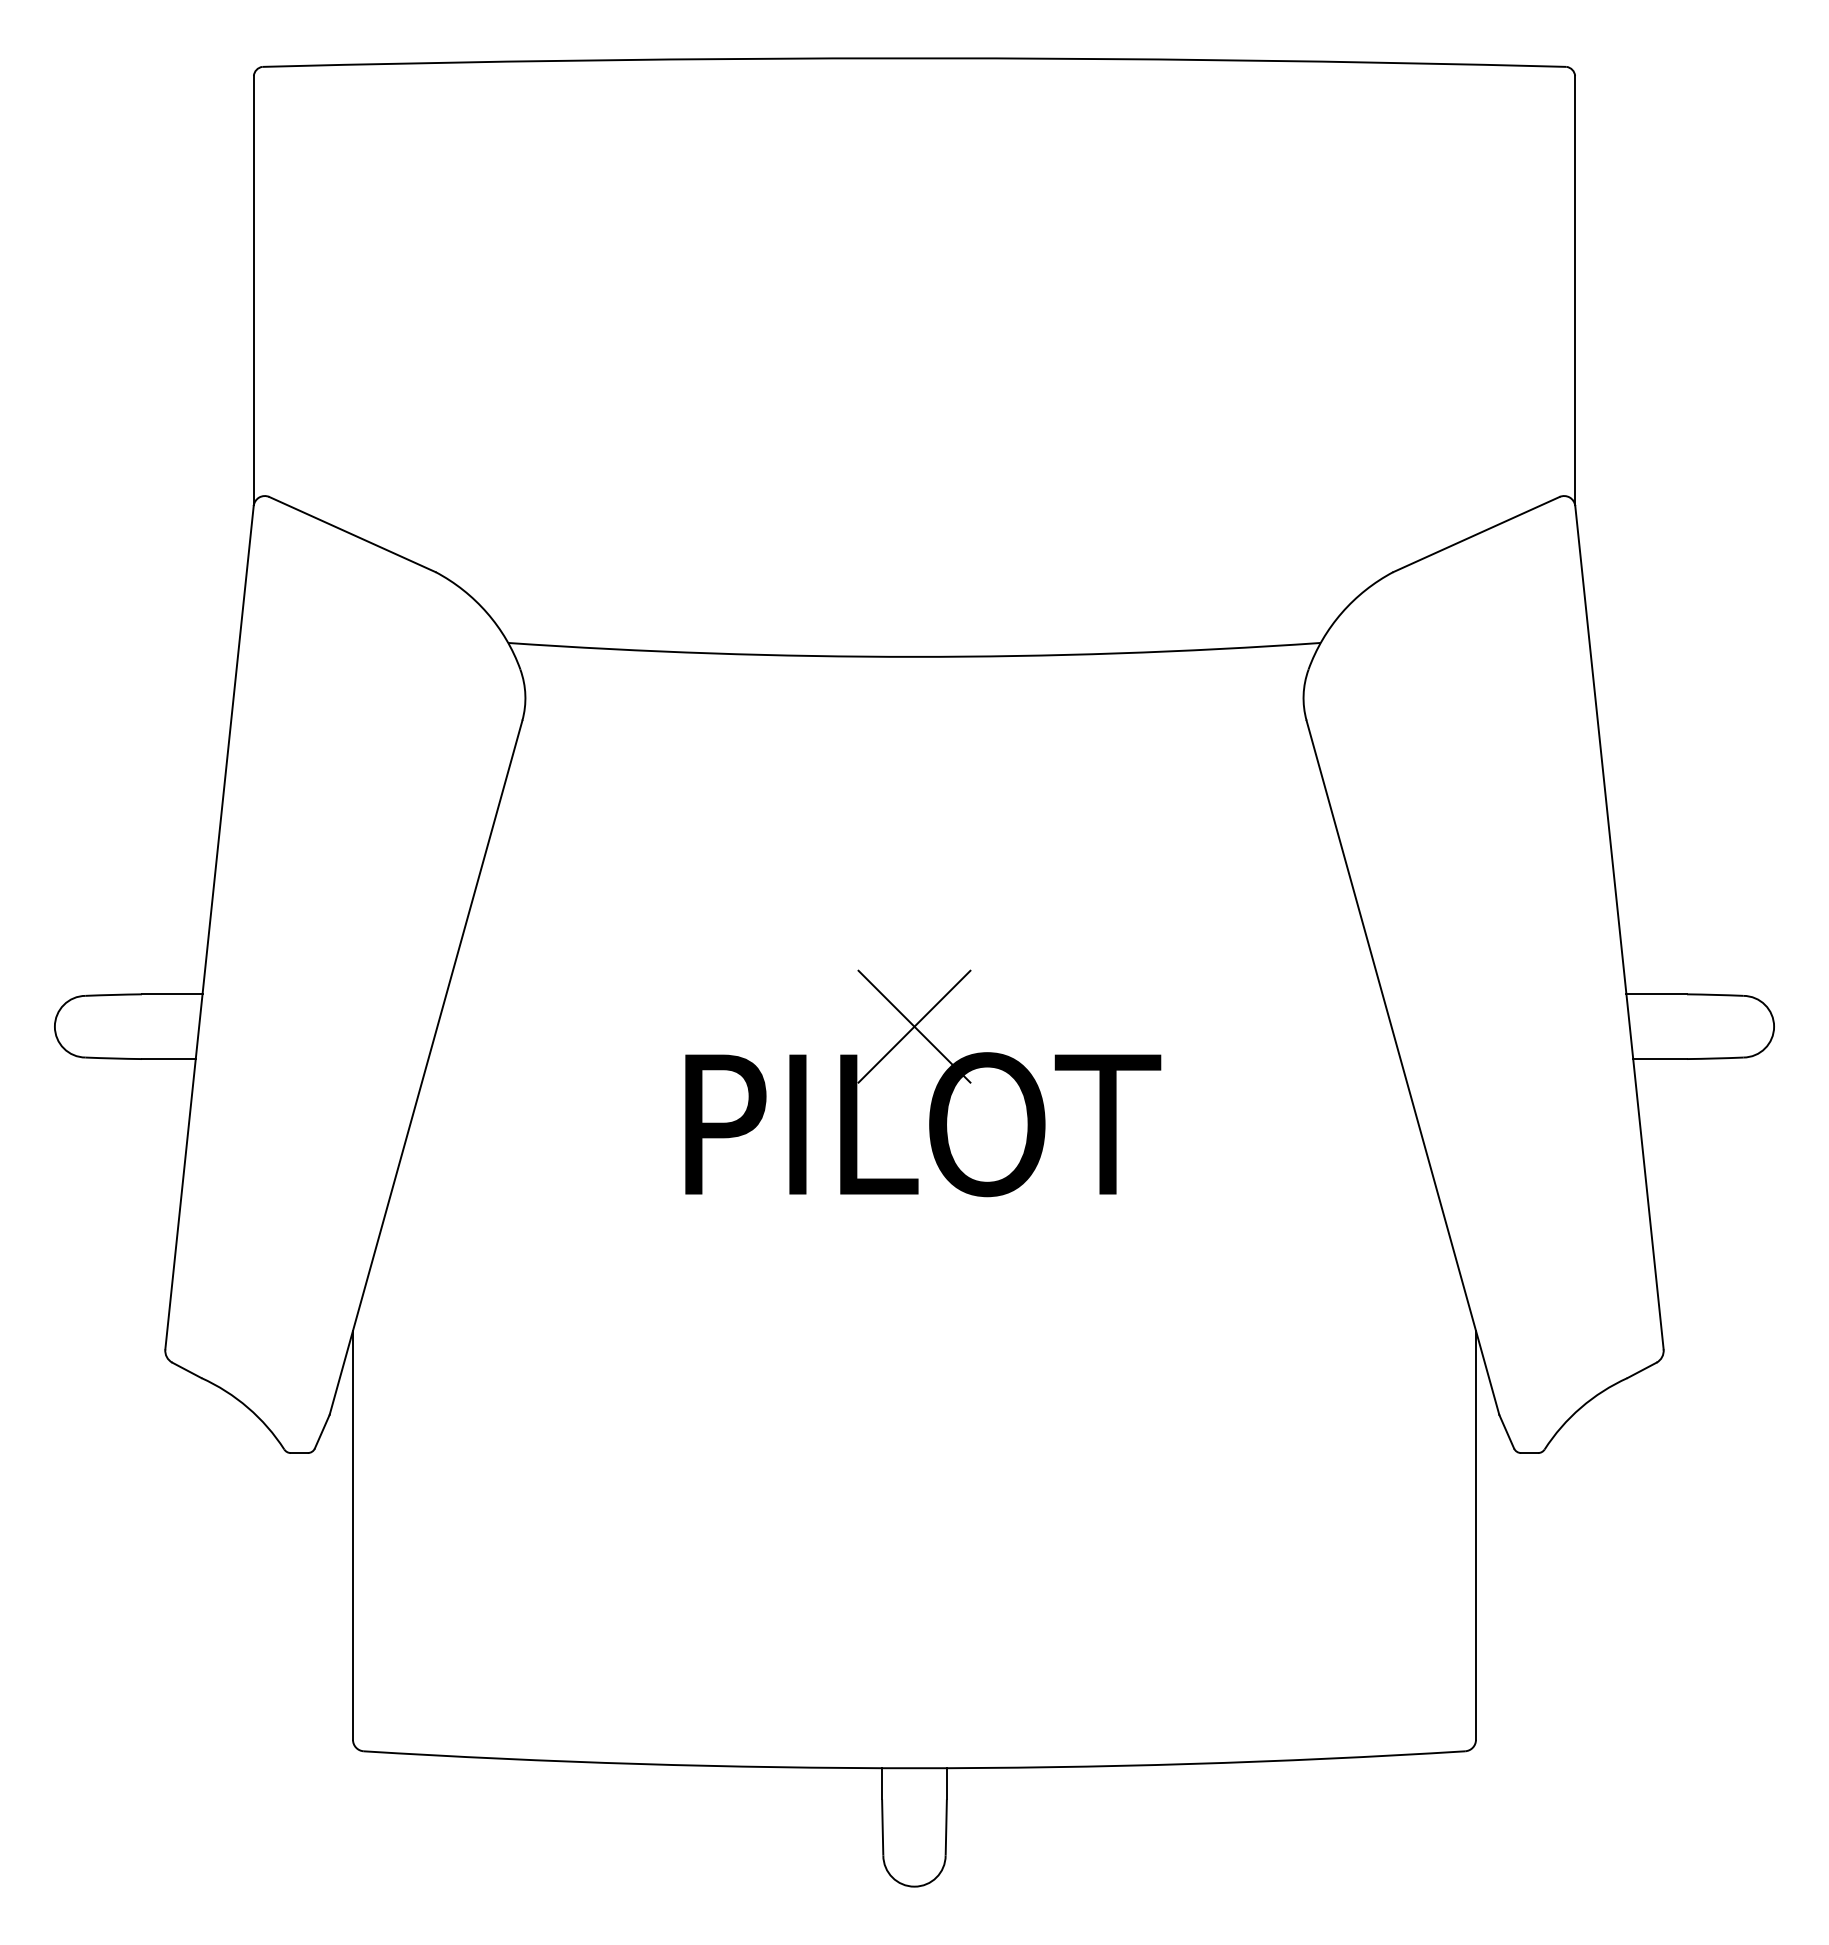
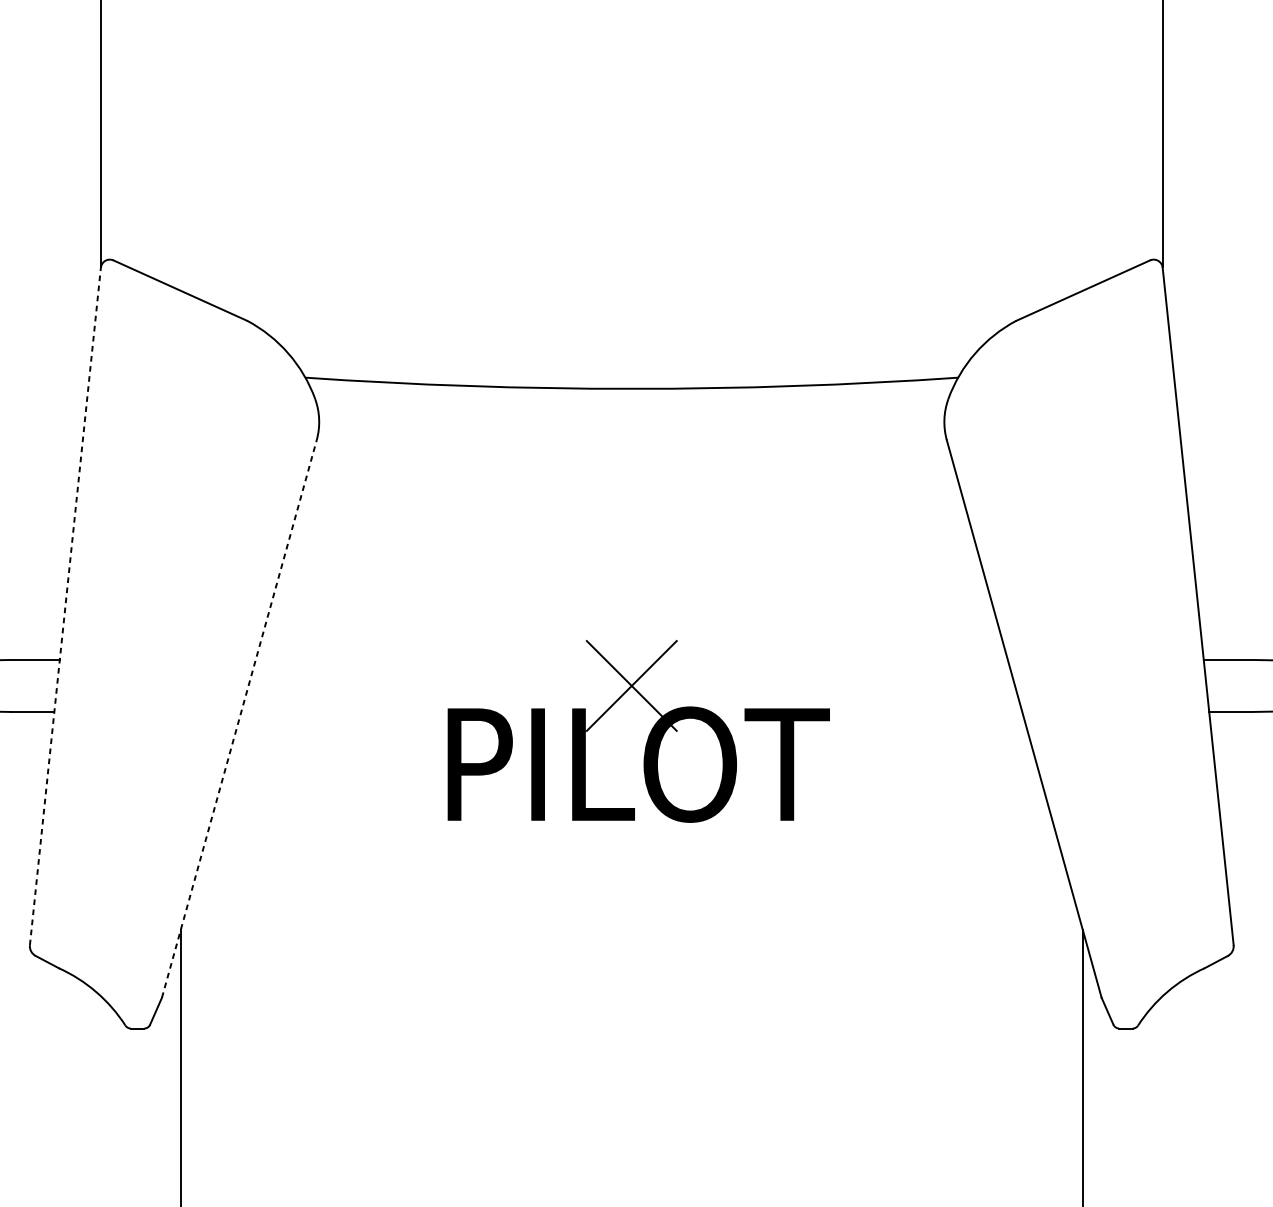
line: (209, 927) -> (65, 606), solid -> dashed
line: (426, 1067) -> (239, 718), solid -> dashed

